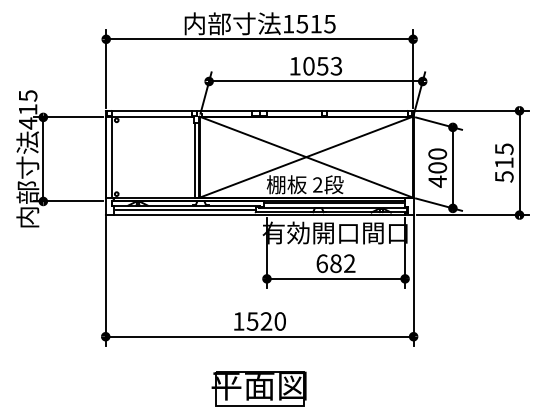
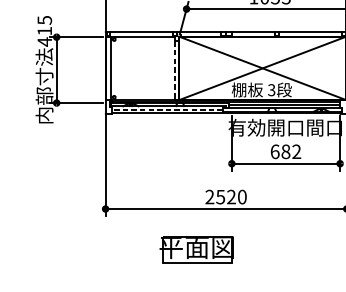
line: (194, 160) -> (175, 70), solid -> dashed
text: (317, 185) -> (271, 90), 2 -> 3
line: (185, 210) -> (168, 110), solid -> dashed
text: (238, 321) -> (209, 197), 1520 -> 2520
part: (258, 388) -> (196, 249), moved

